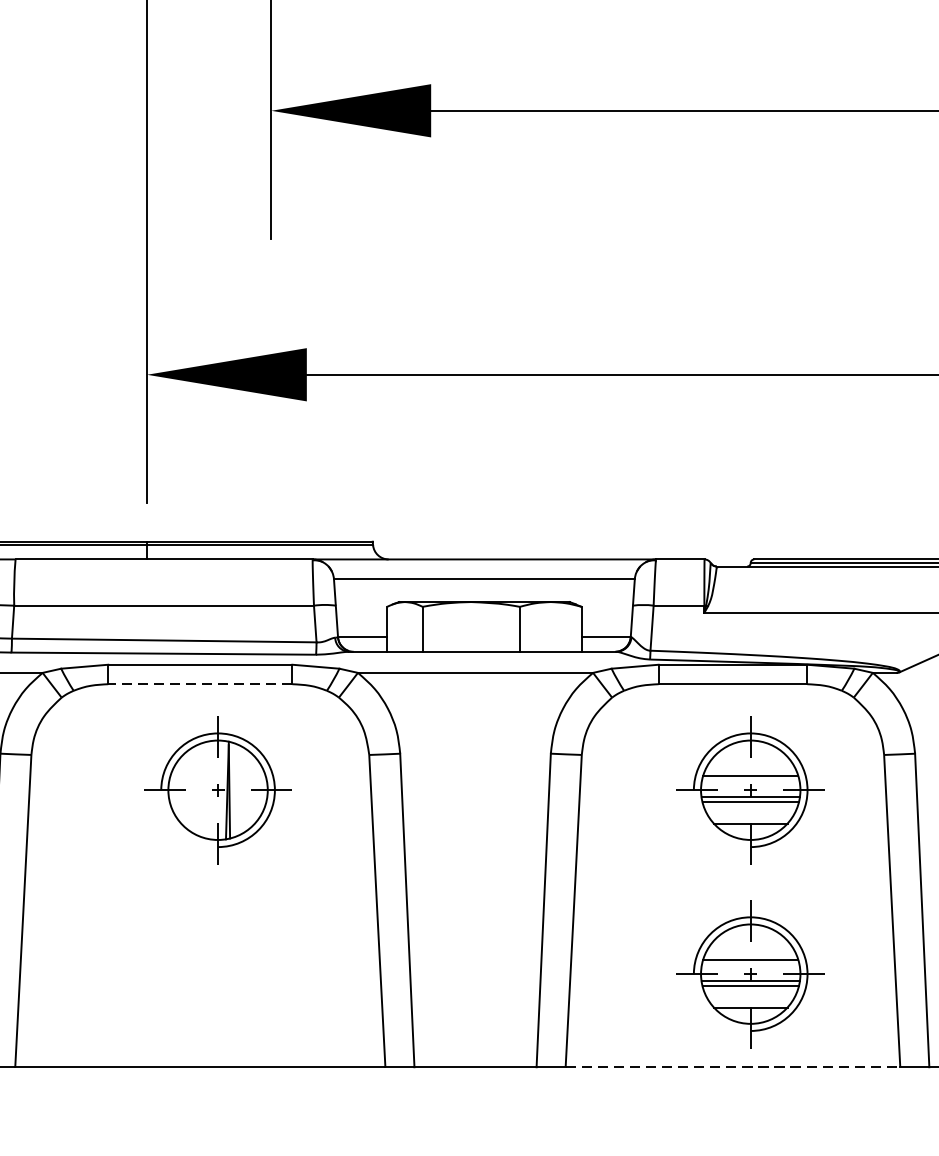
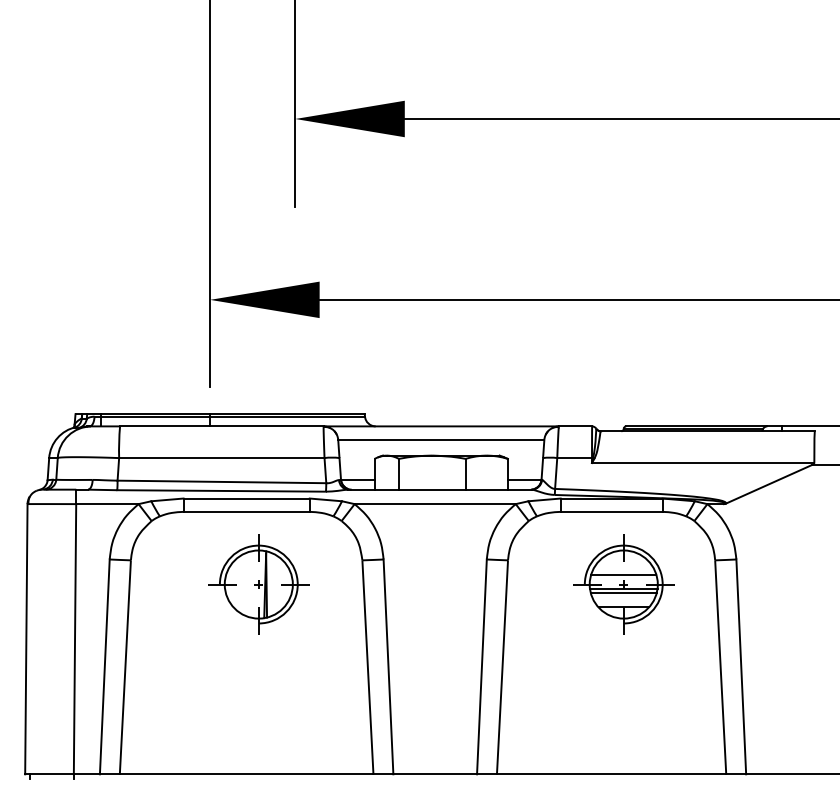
line: (200, 683) -> (246, 511), dashed -> solid
part: (750, 974) -> (623, 710), removed
line: (732, 1067) -> (611, 774), dashed -> solid

